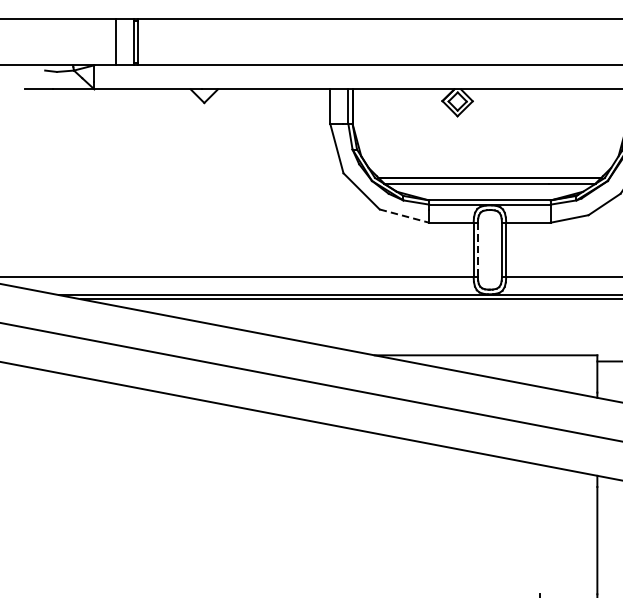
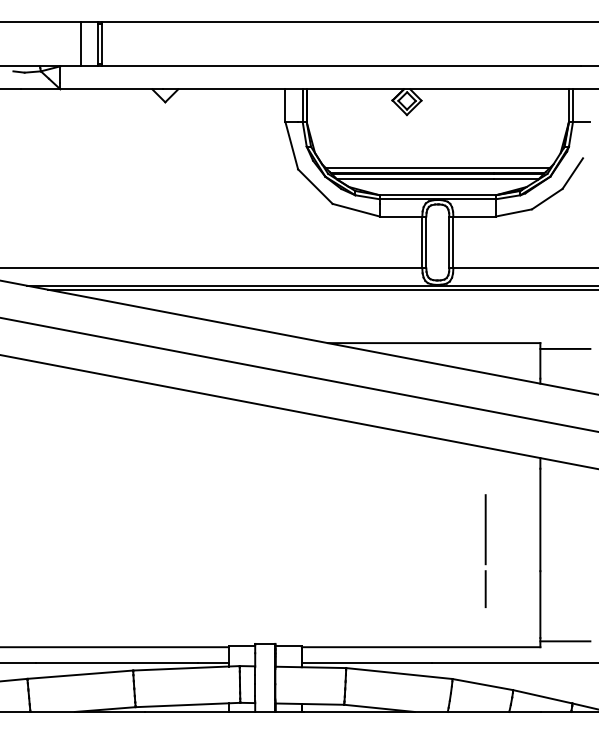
line: (489, 172) -> (437, 168), added
line: (404, 216) -> (356, 210), dashed -> solid
line: (478, 249) -> (426, 242), dashed -> solid
line: (539, 550) -> (485, 529), added

